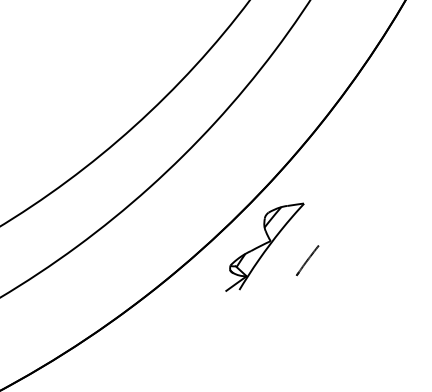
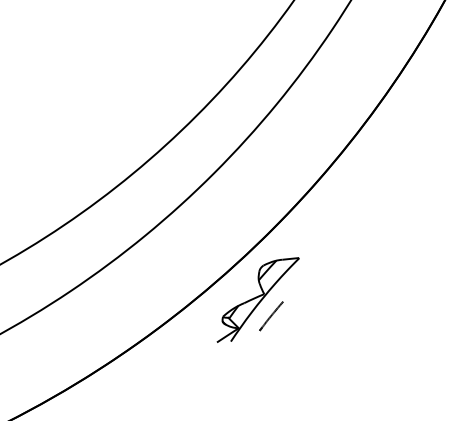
line: (307, 260) -> (271, 316), moved

